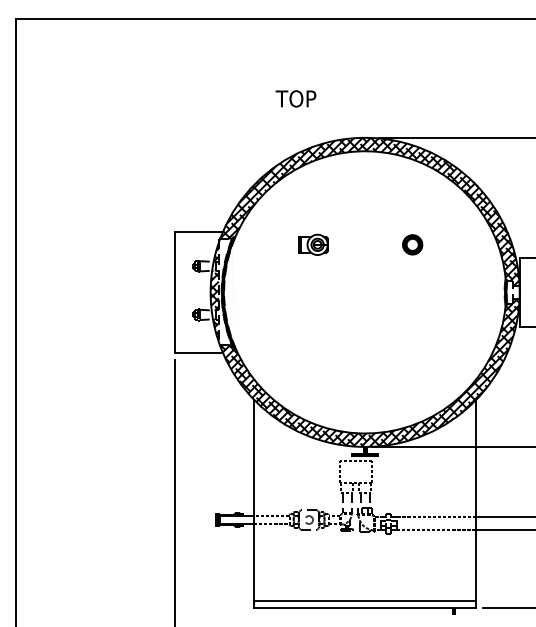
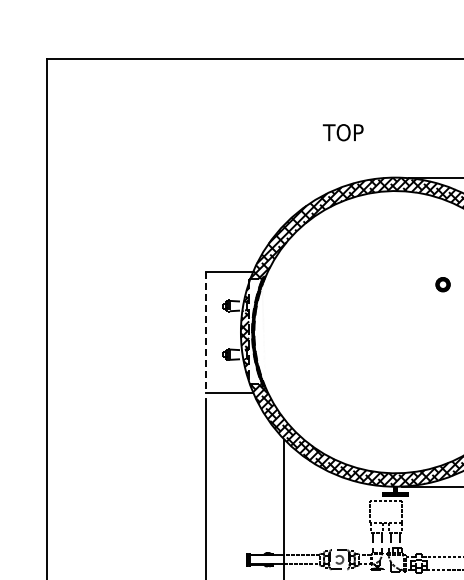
text: (295, 98) -> (342, 132), moved
part: (313, 244) -> (343, 284), removed
part: (412, 244) -> (442, 284), size x0.7
line: (175, 292) -> (205, 332), solid -> dashed

